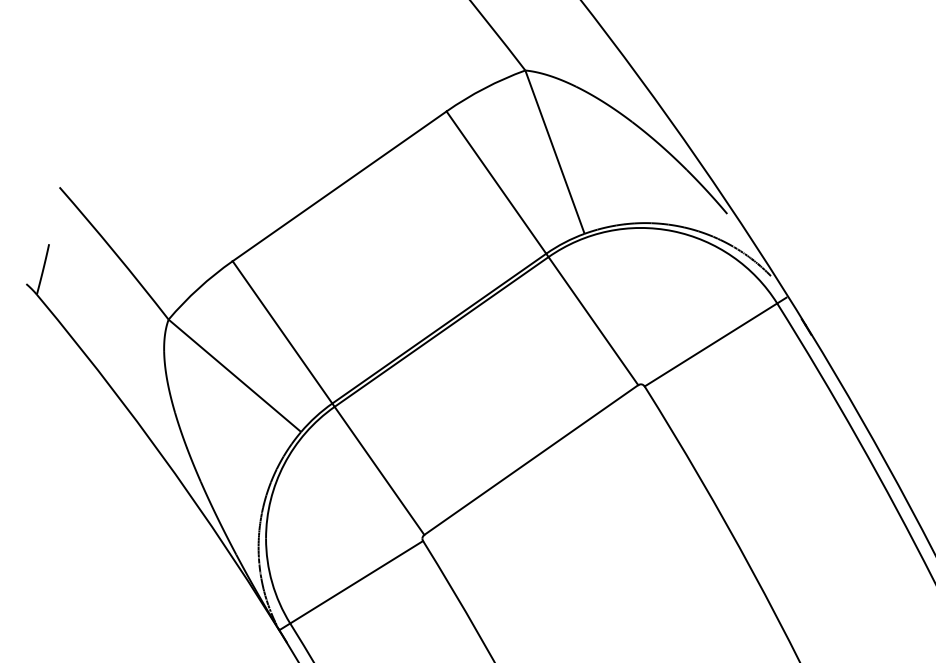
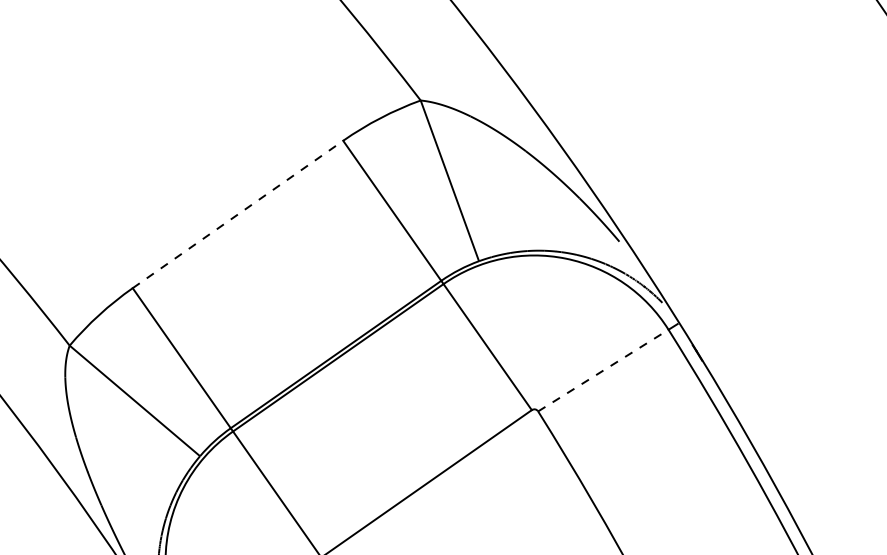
line: (339, 186) -> (237, 214), solid -> dashed
line: (711, 344) -> (603, 370), solid -> dashed

